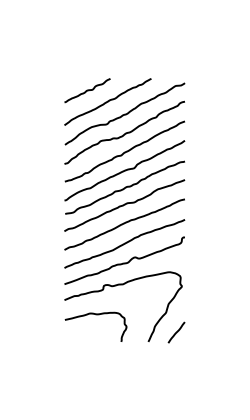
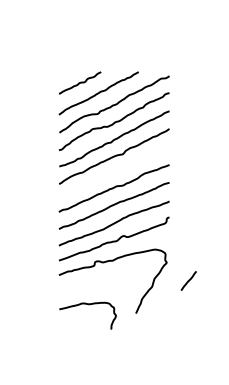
curve: (125, 187) -> (114, 171), removed
curve: (96, 315) -> (88, 305), moved
line: (176, 332) -> (188, 280), moved

